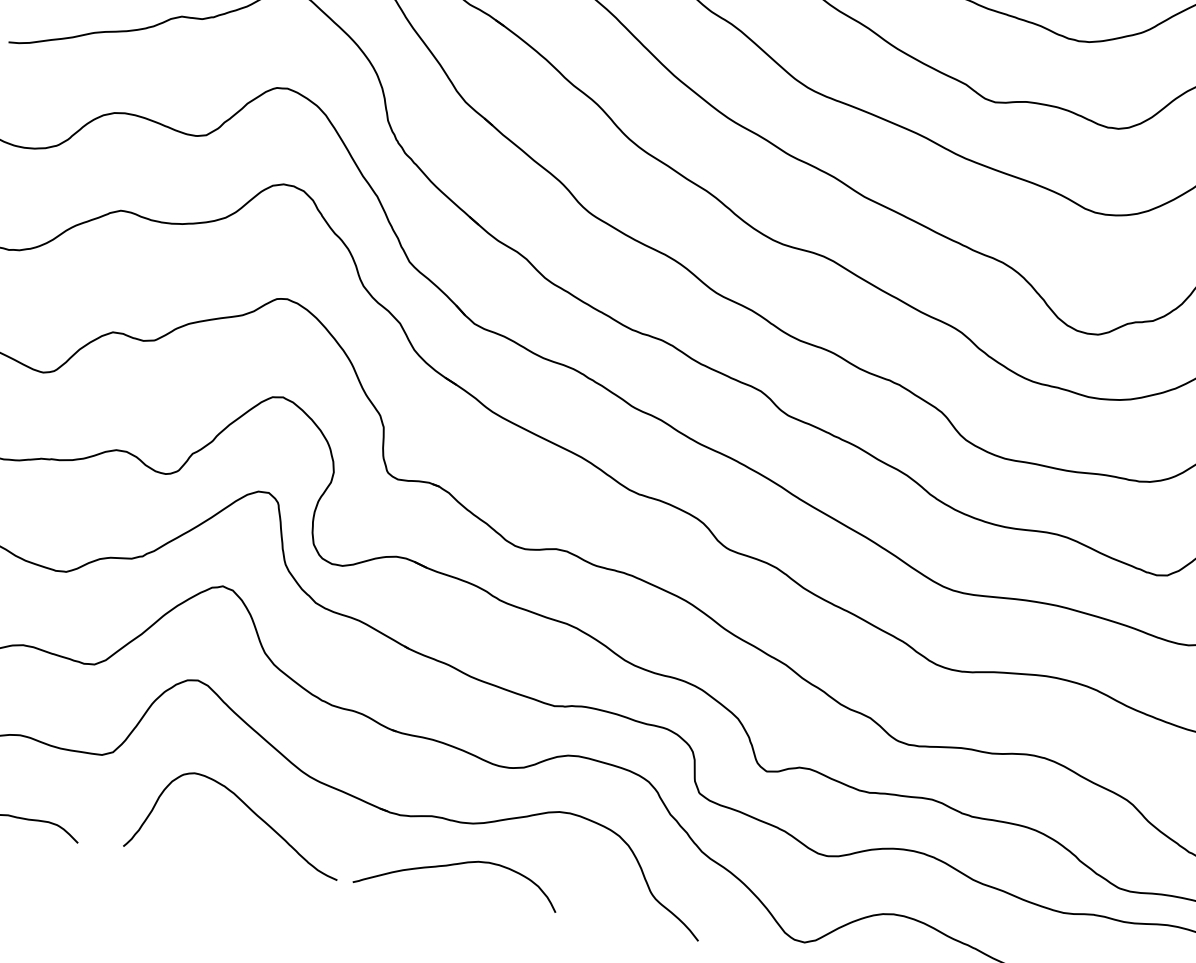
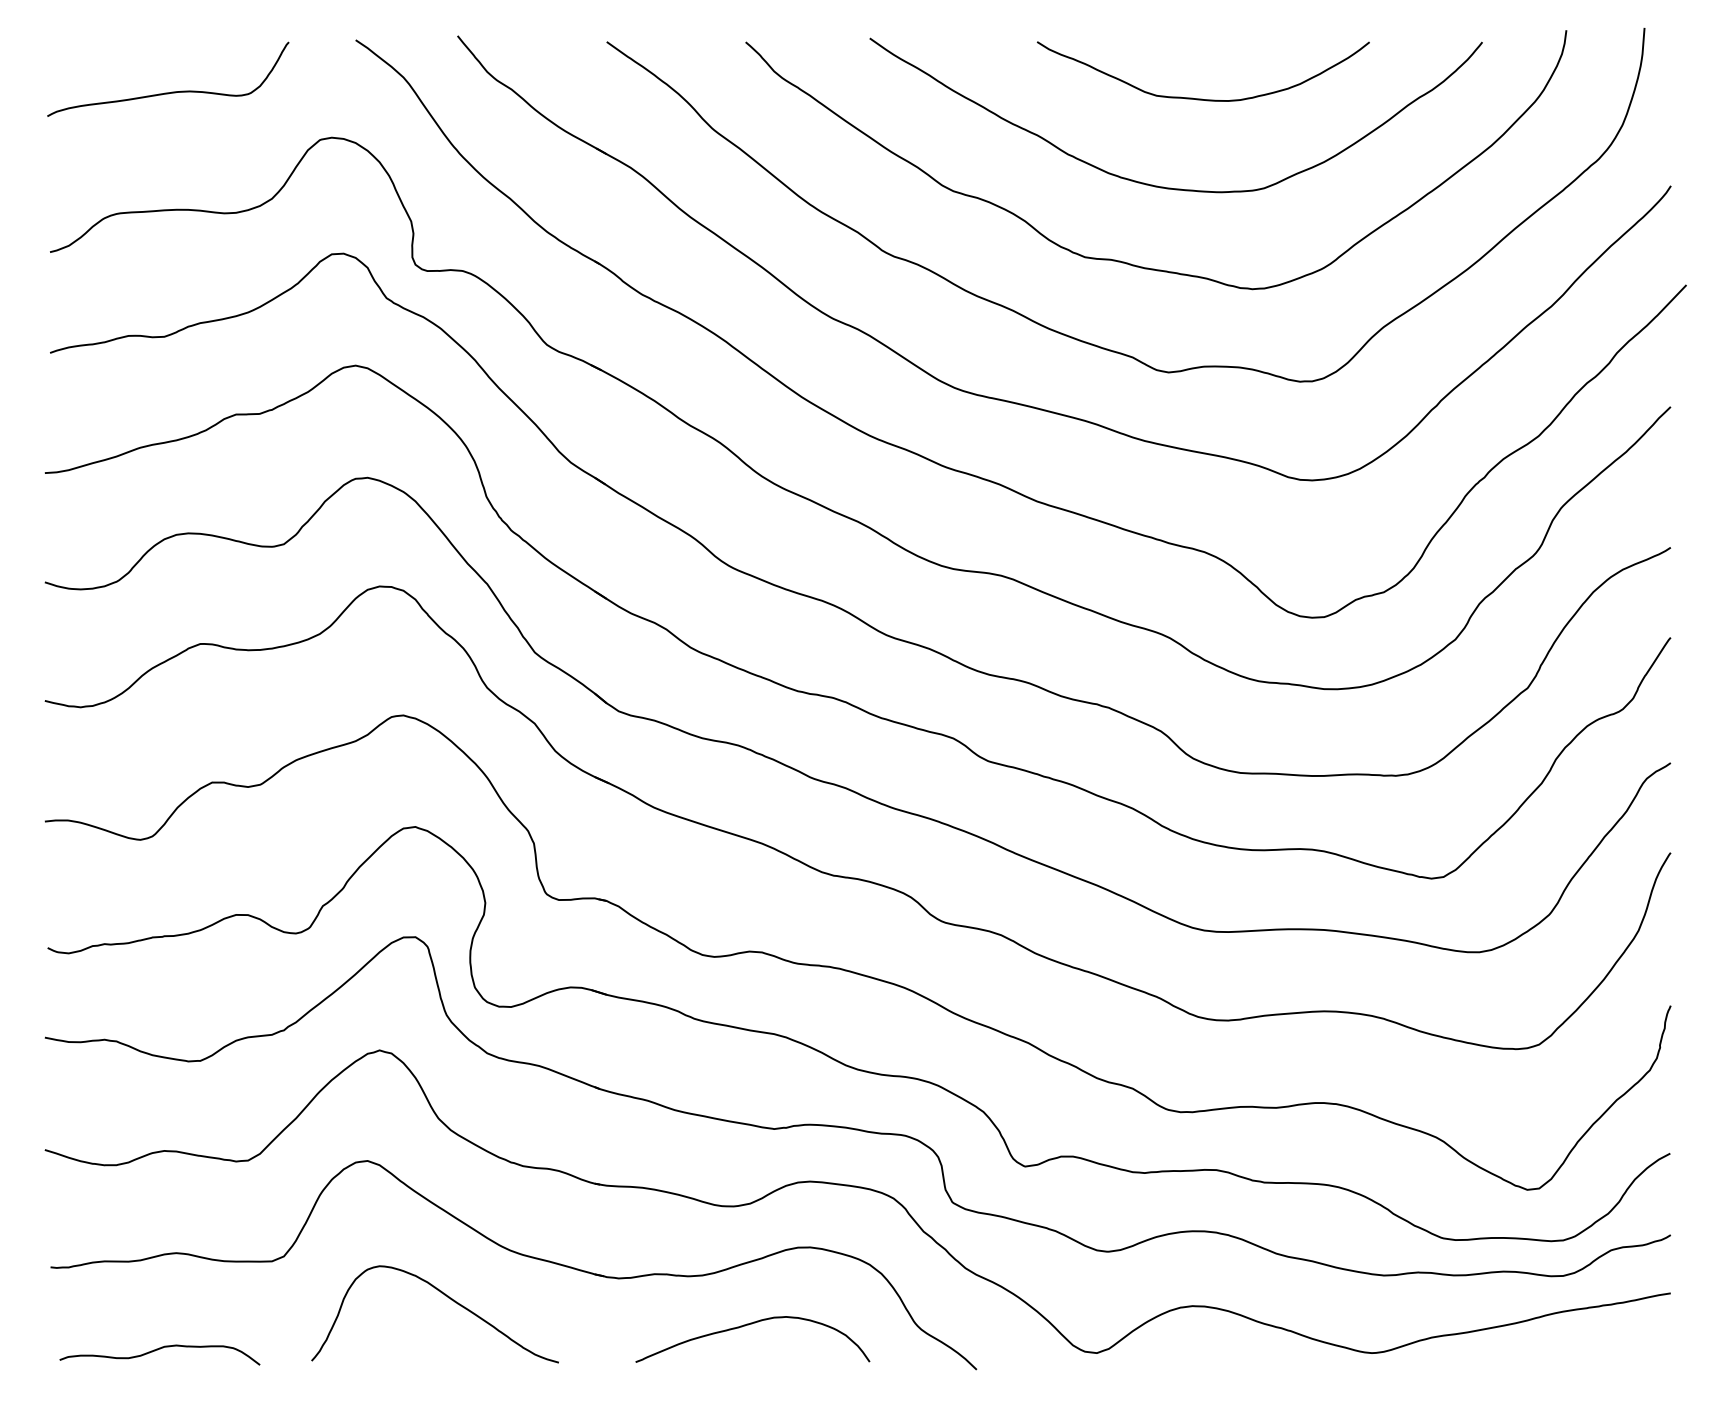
curve: (455, 865) -> (748, 1325), moved

